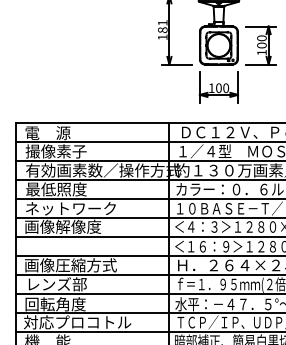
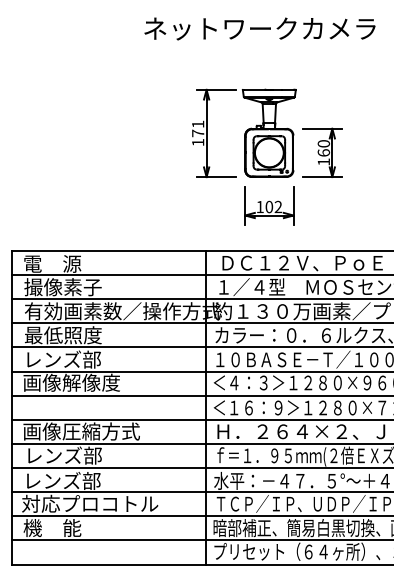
text: (163, 30) -> (198, 133), 181 -> 171
text: (261, 45) -> (323, 152), 100 -> 160
text: (226, 88) -> (278, 207), 100 -> 102
text: (70, 208) -> (81, 359), ネットワーク -> レンズ部
text: (55, 303) -> (62, 480), 回転角度 -> レンズ部

